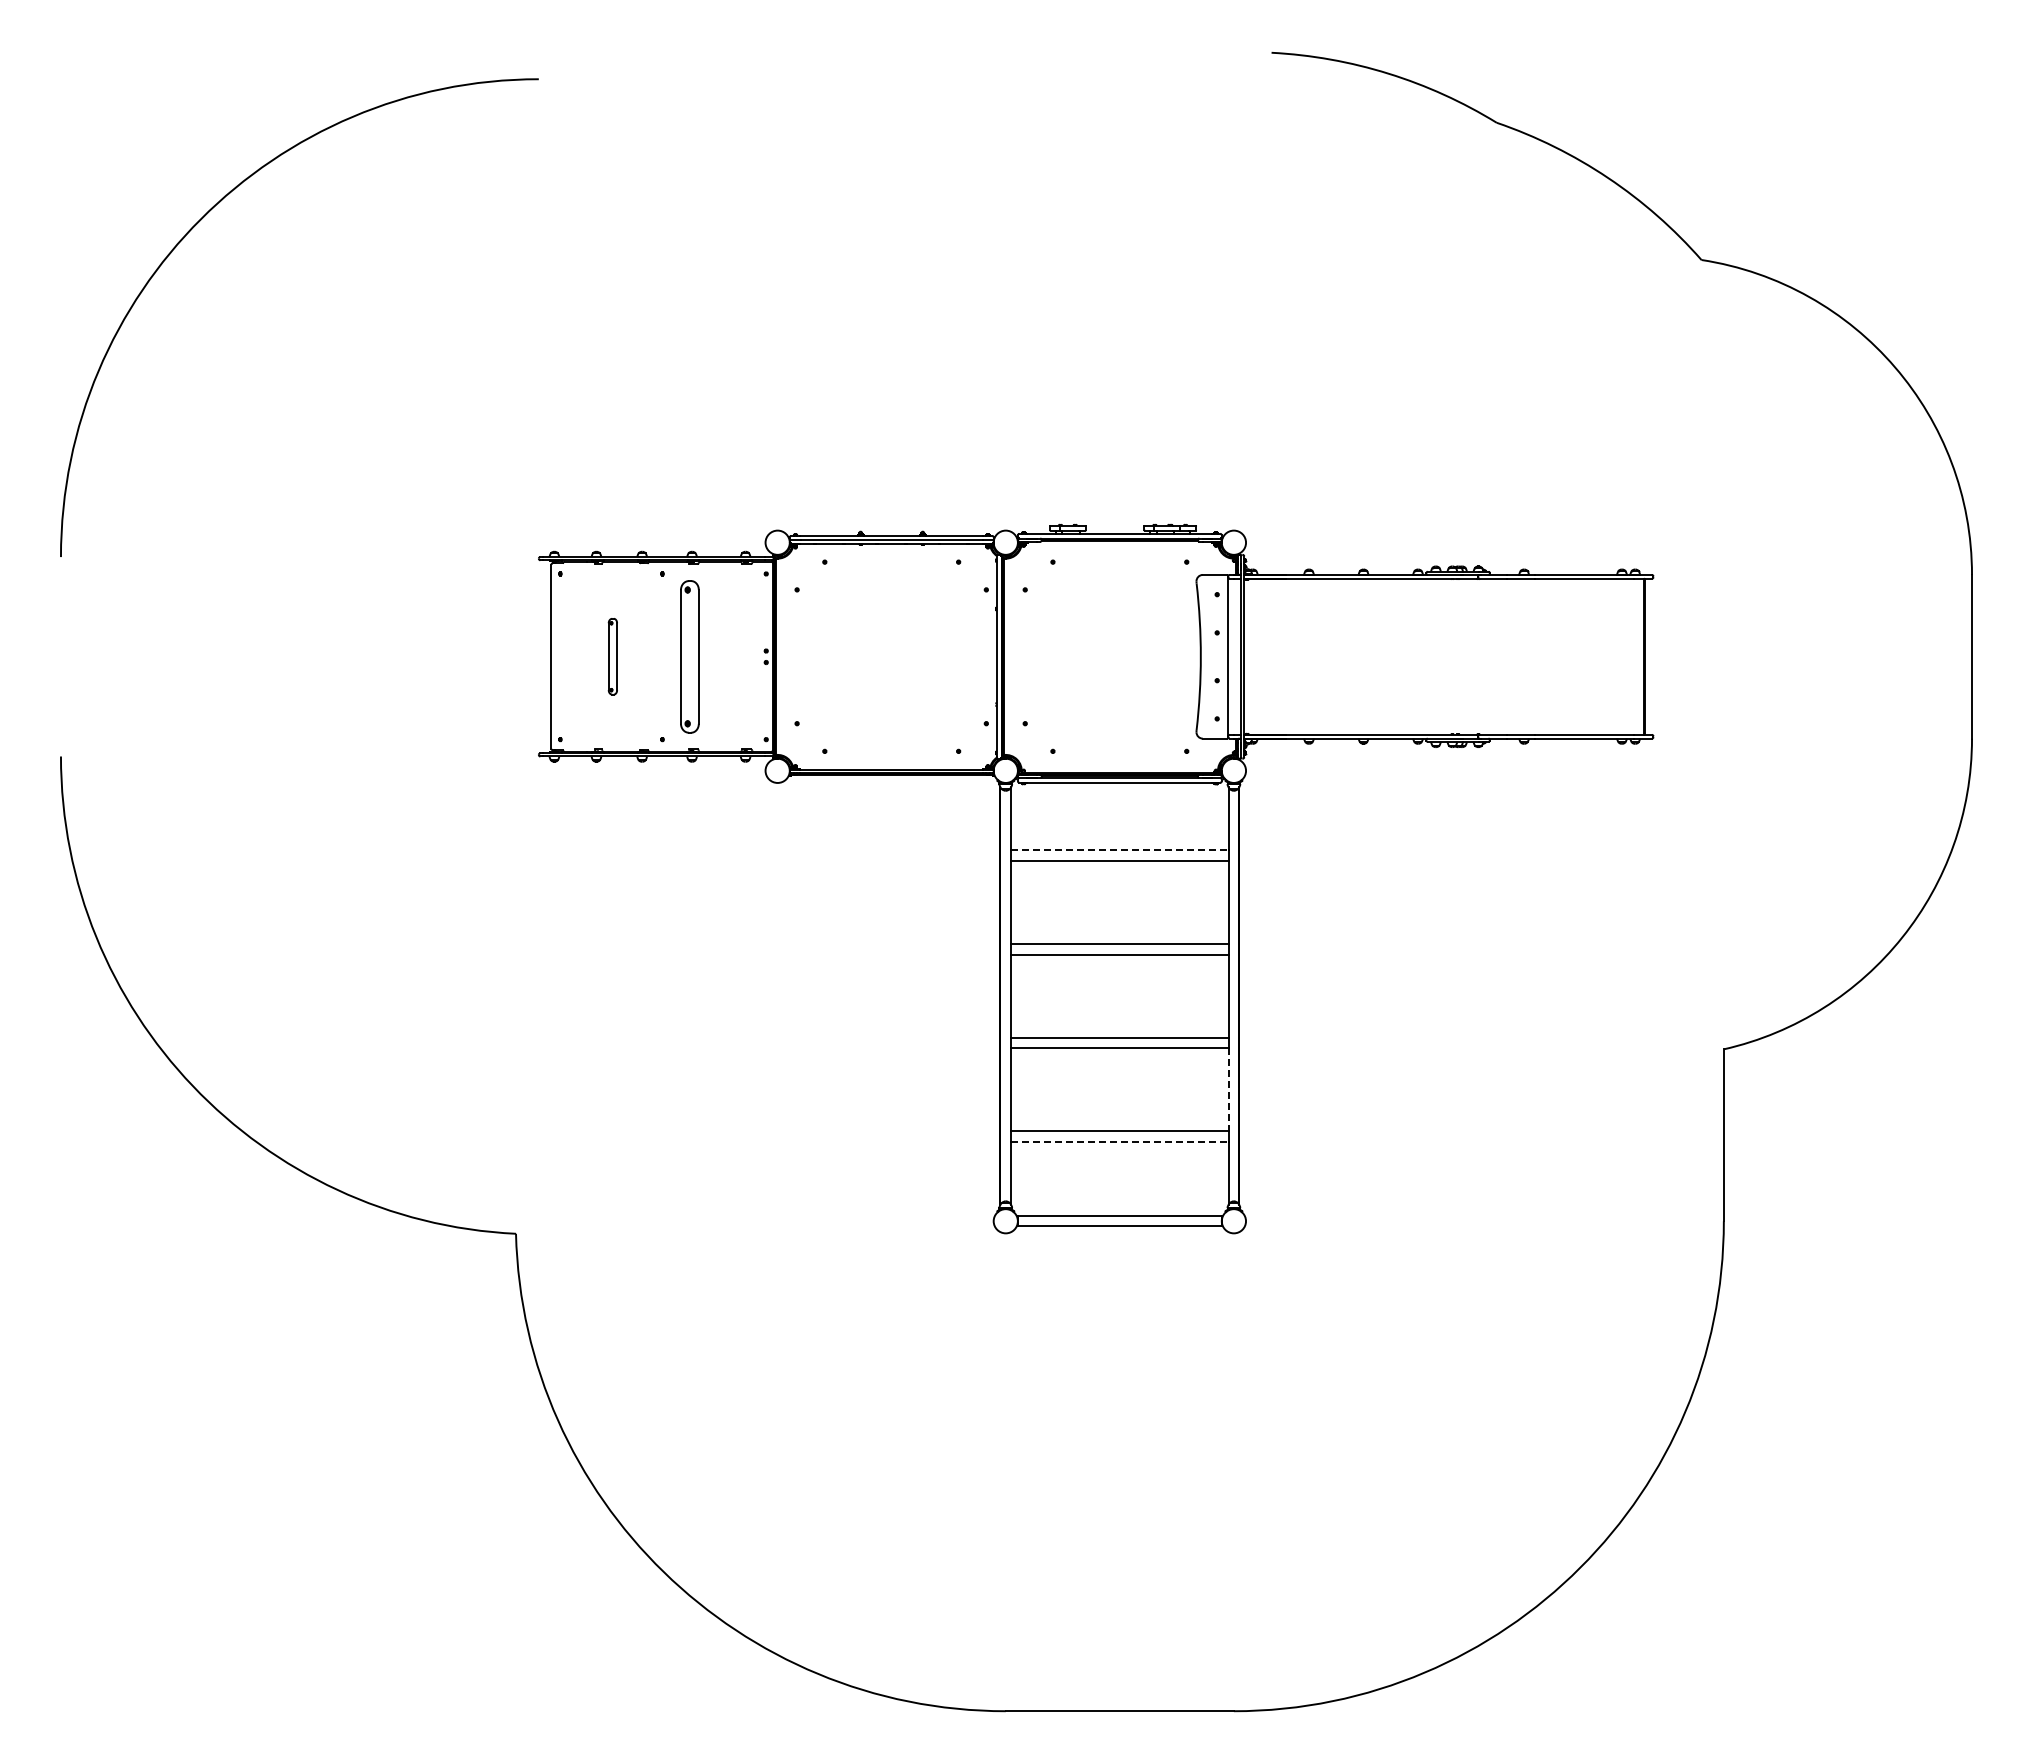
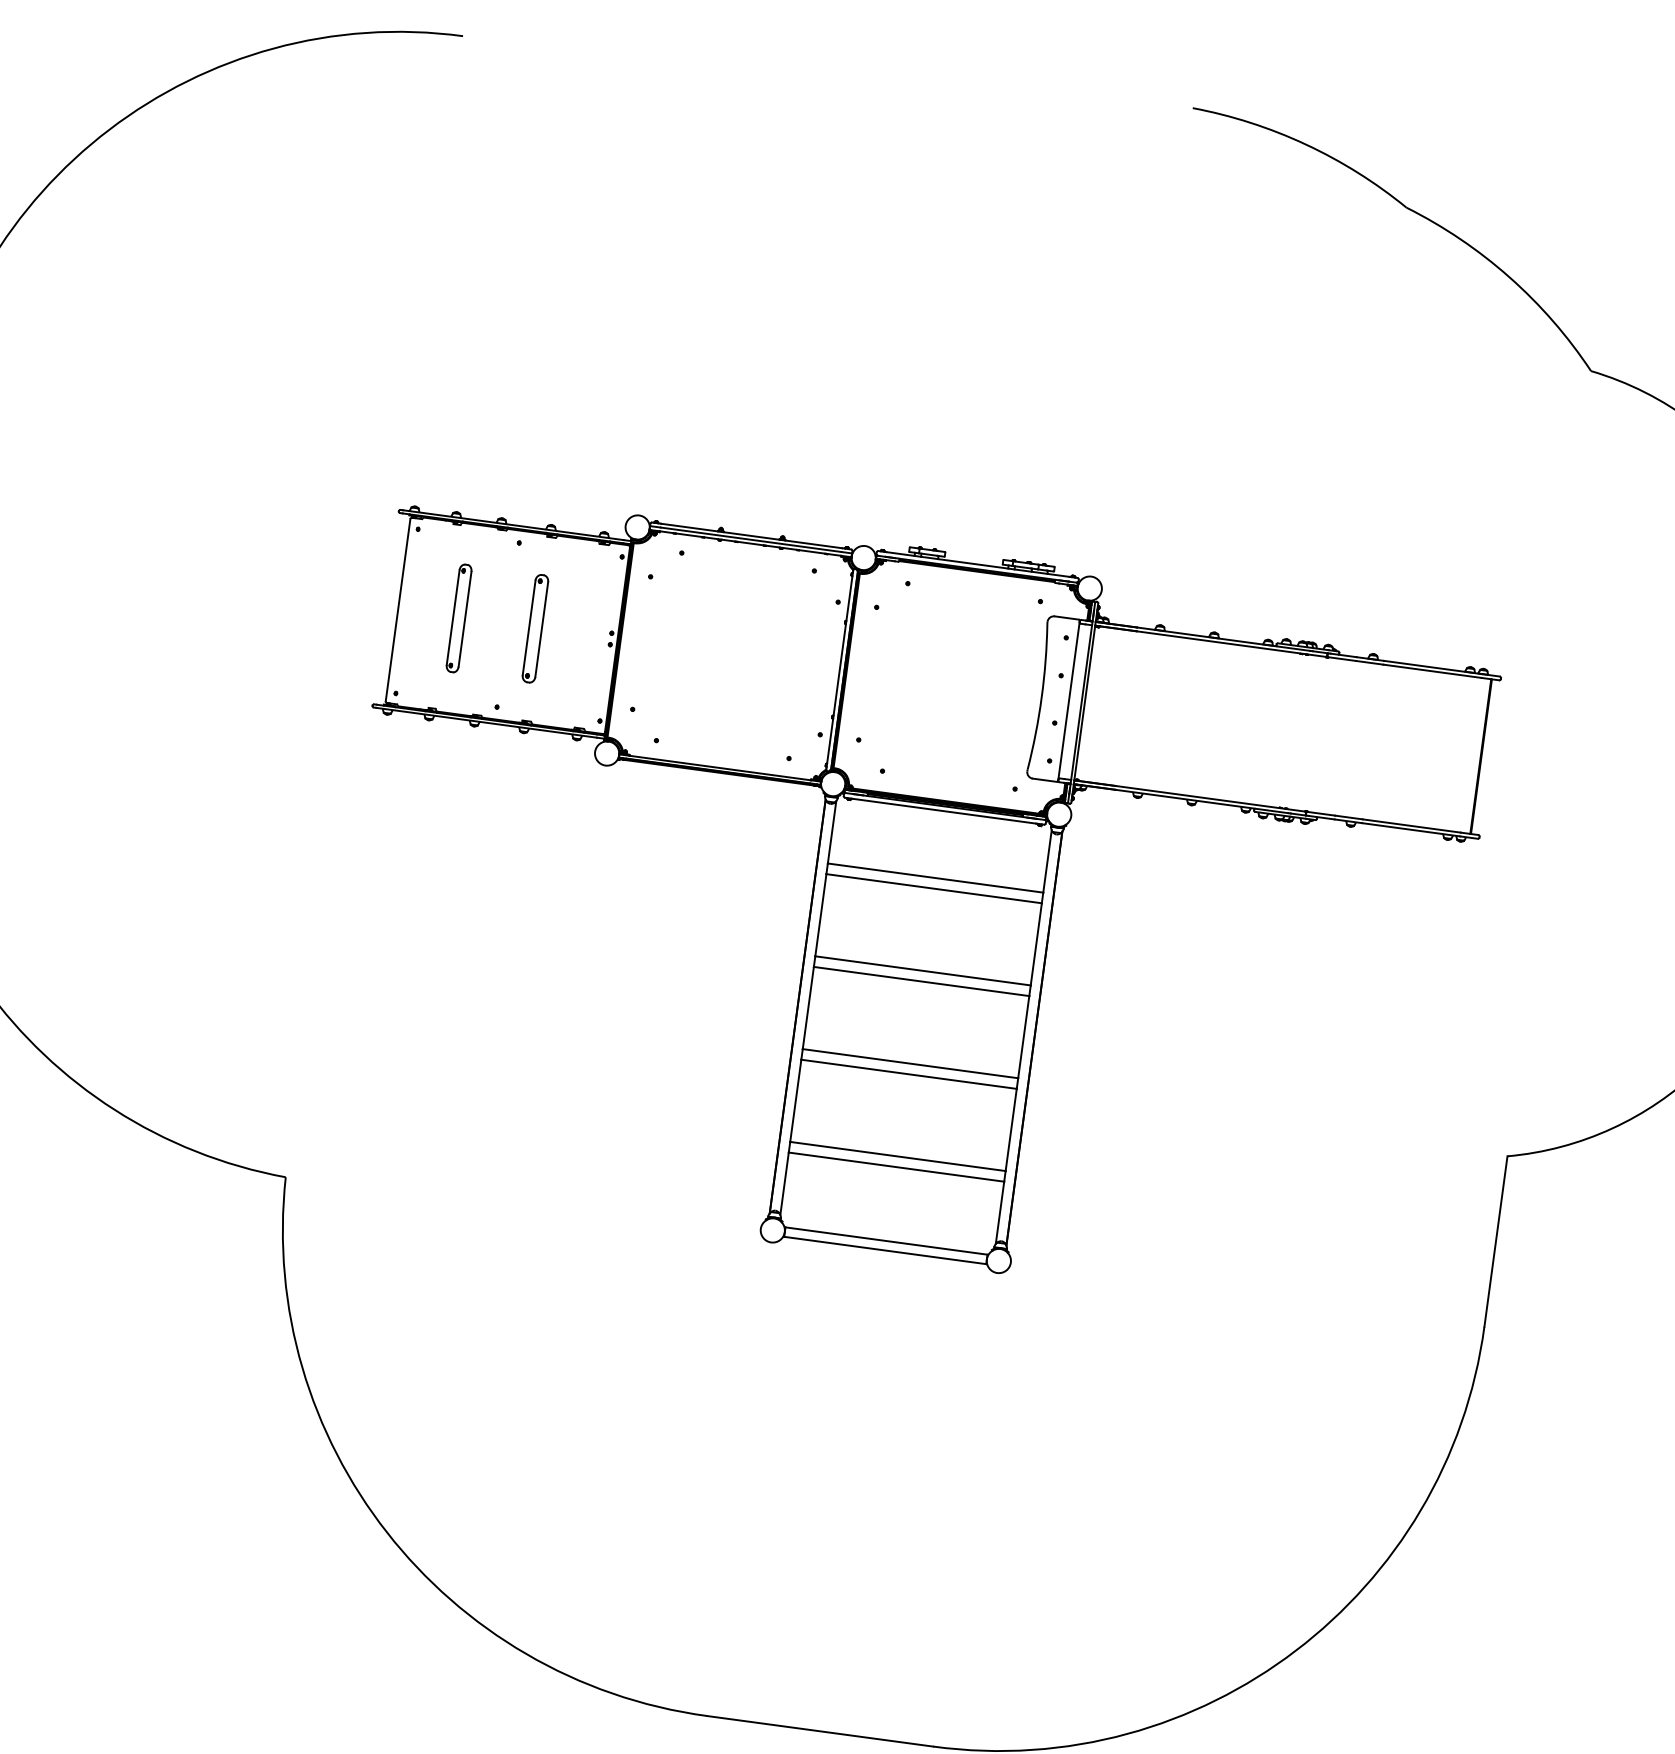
part: (612, 656) -> (458, 618), size x1.43
part: (689, 656) -> (535, 628), size x0.71
line: (1119, 850) -> (935, 878), dashed -> solid
line: (1228, 1089) -> (1011, 1129), dashed -> solid
line: (1119, 1141) -> (896, 1166), dashed -> solid

